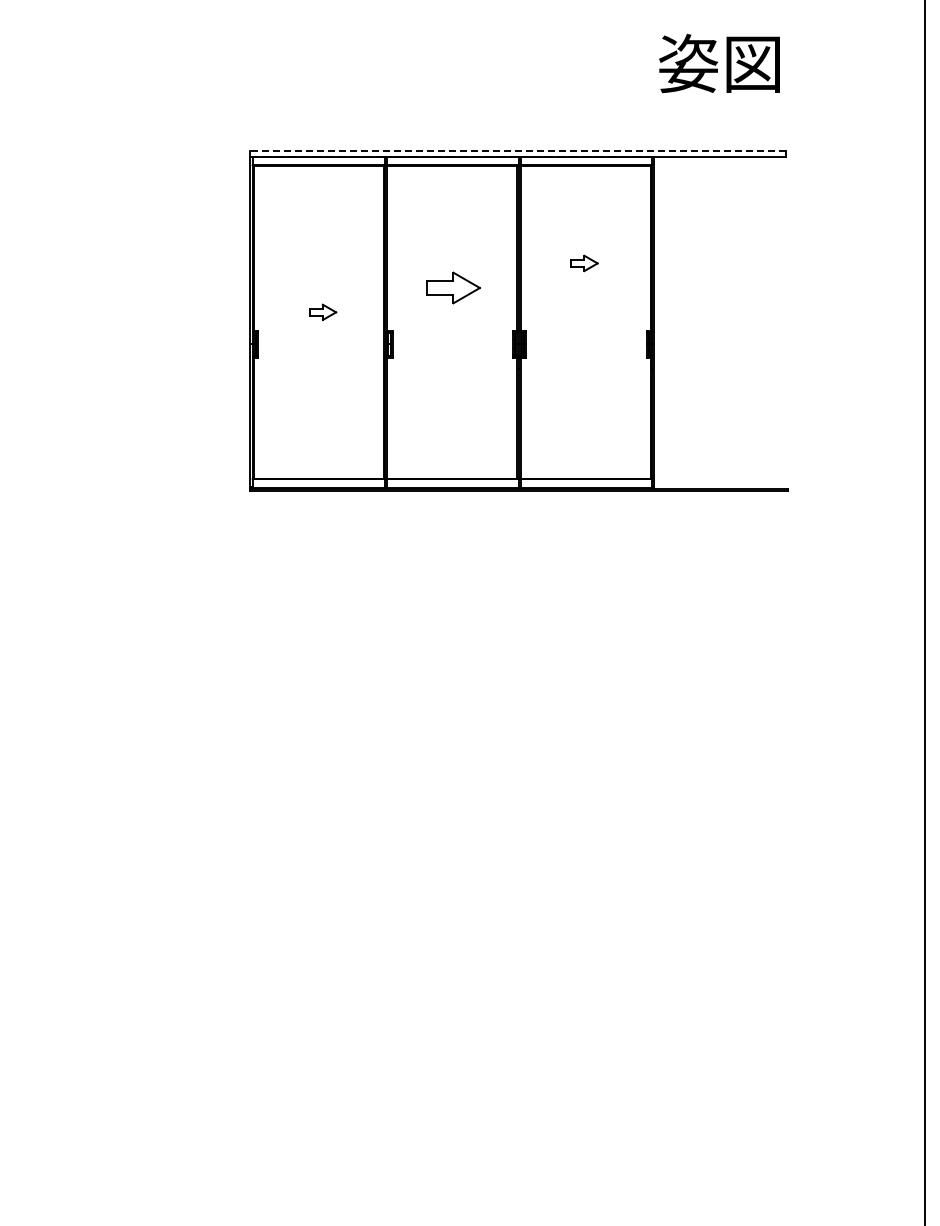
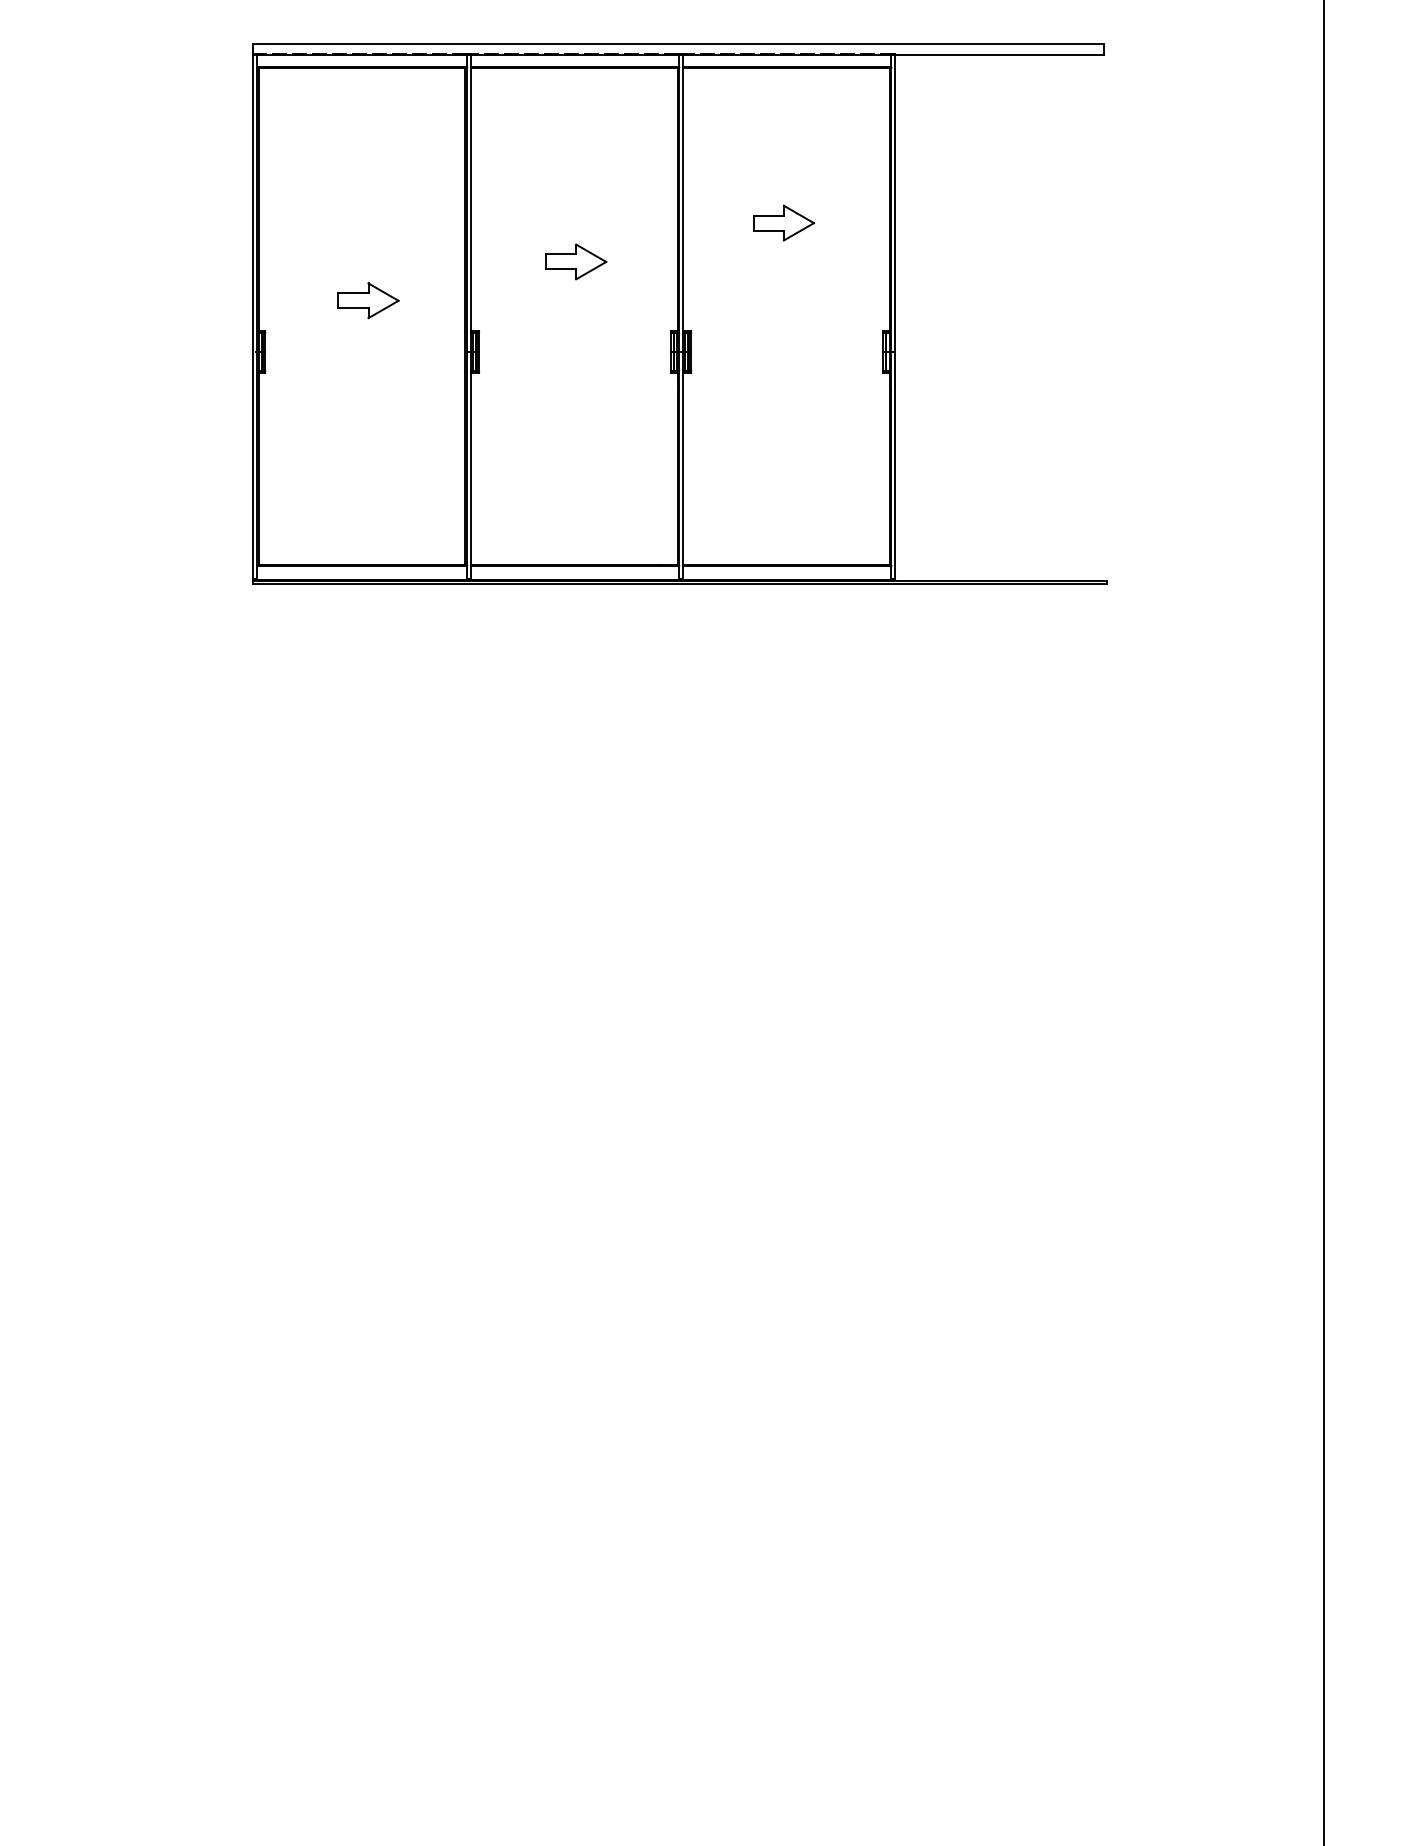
line: (517, 150) -> (677, 43), dashed -> solid
part: (584, 263) -> (784, 223), size x1.43
part: (453, 287) -> (576, 261), size x0.71
part: (322, 312) -> (367, 301), size x1.43

